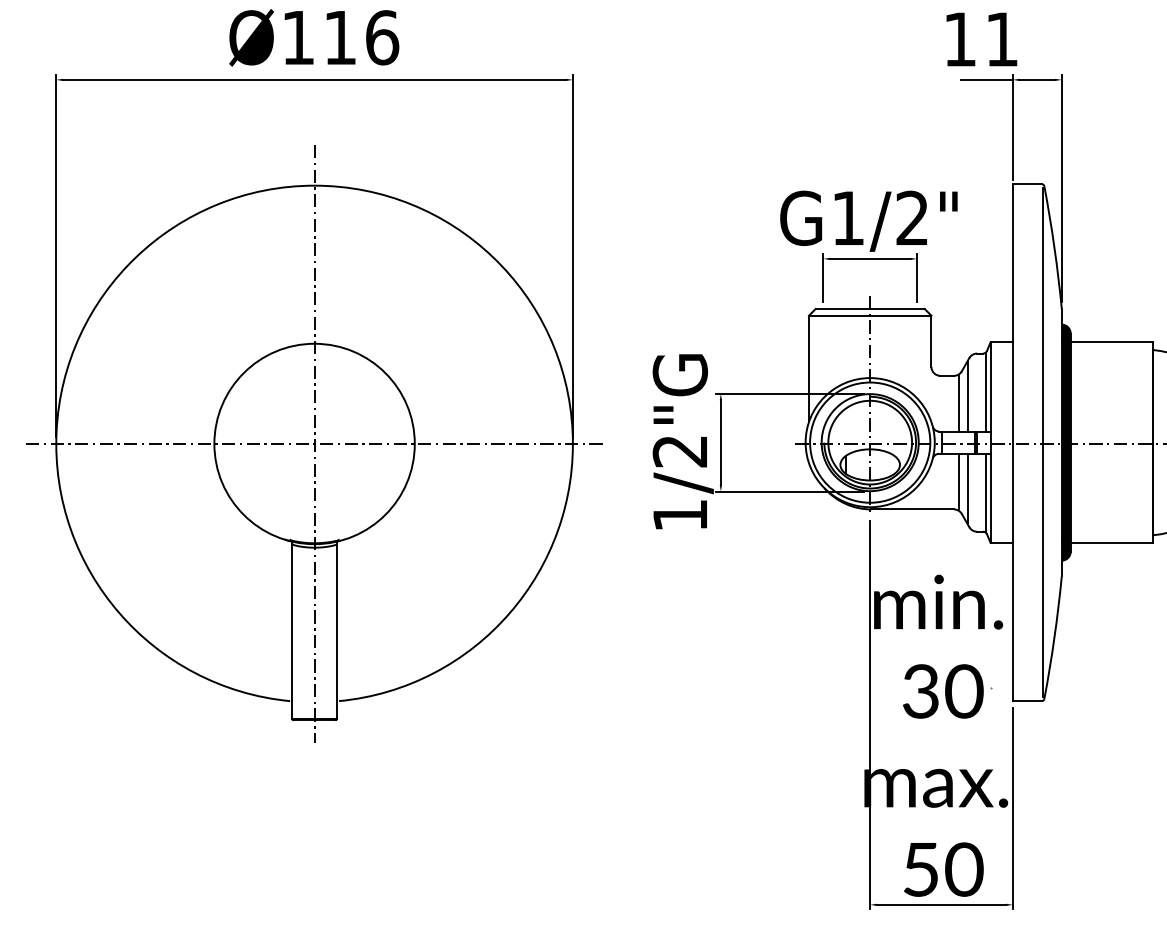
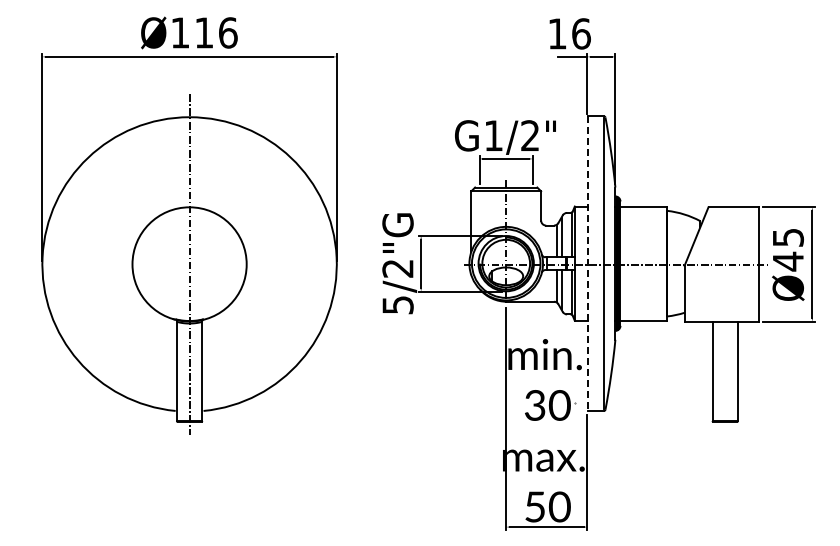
text: (1002, 38) -> (581, 33), 11 -> 16
line: (314, 444) -> (189, 264), removed
line: (1012, 444) -> (587, 264), solid -> dashed
text: (679, 516) -> (397, 305), 1/2"G -> 5/2"G

